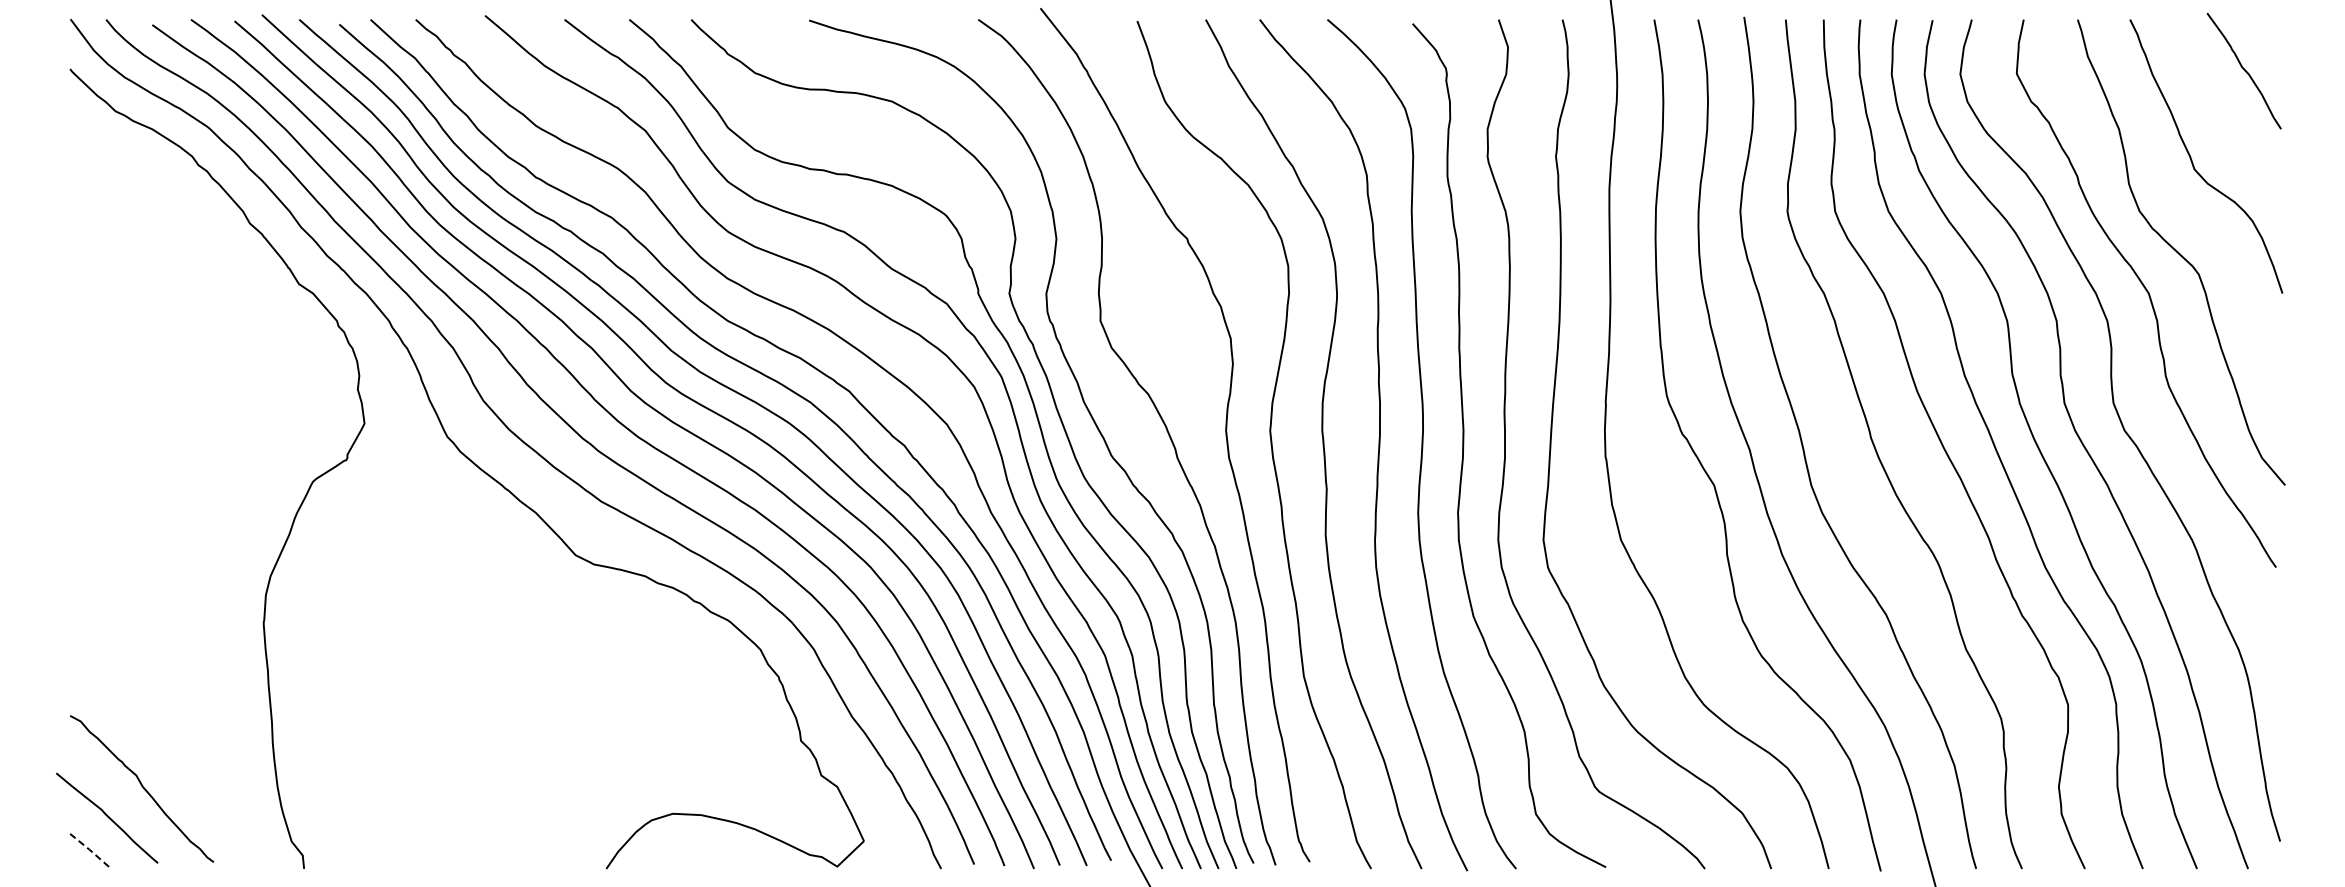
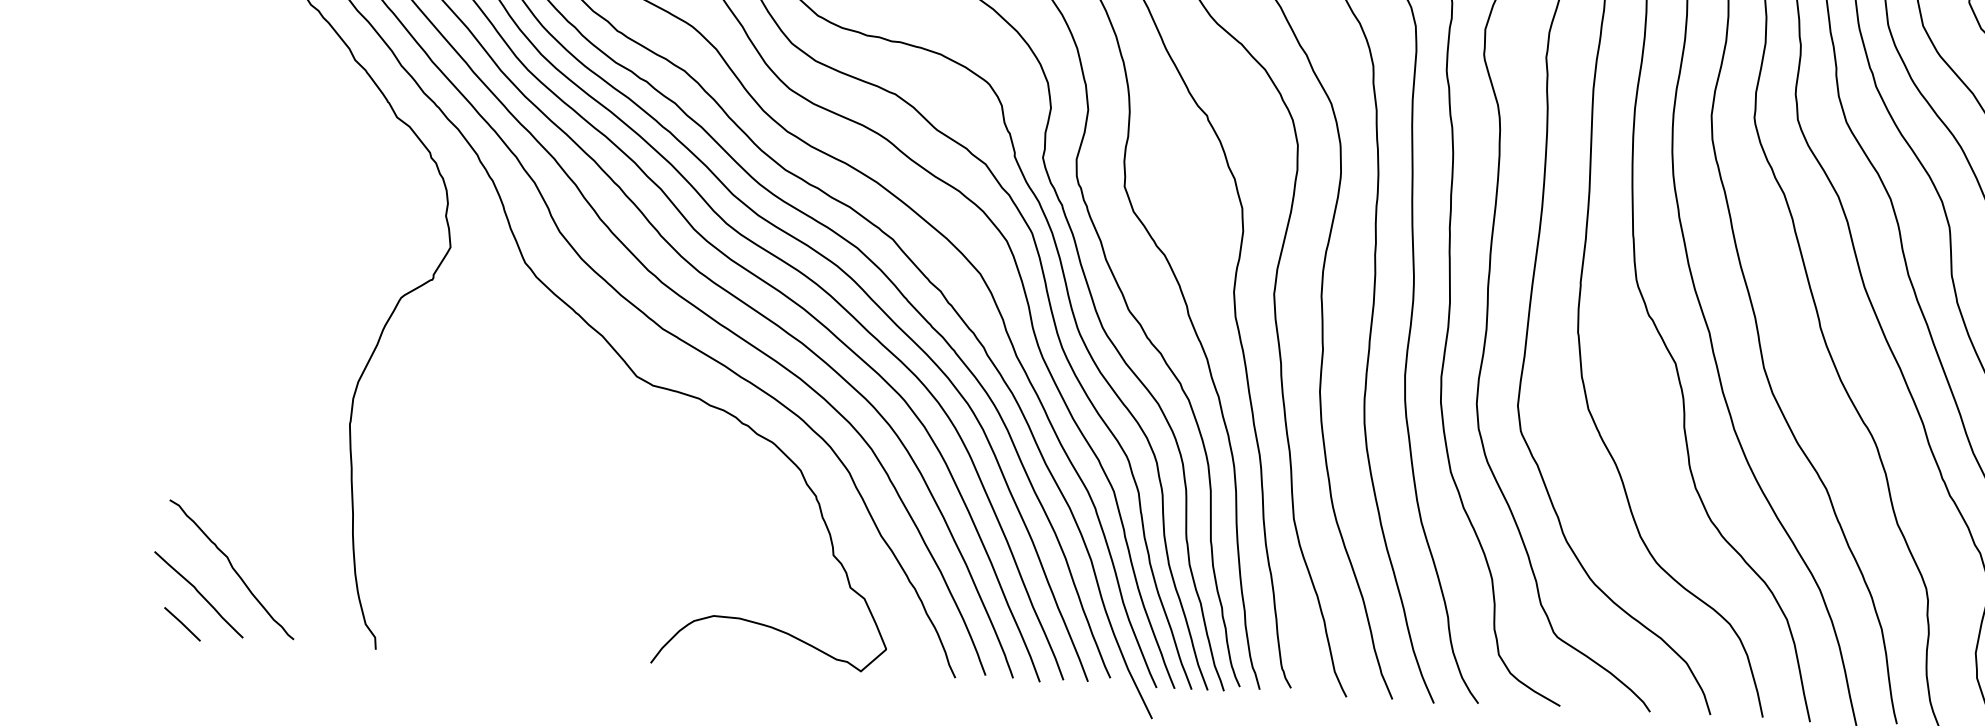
line: (90, 850) -> (182, 623), dashed -> solid

